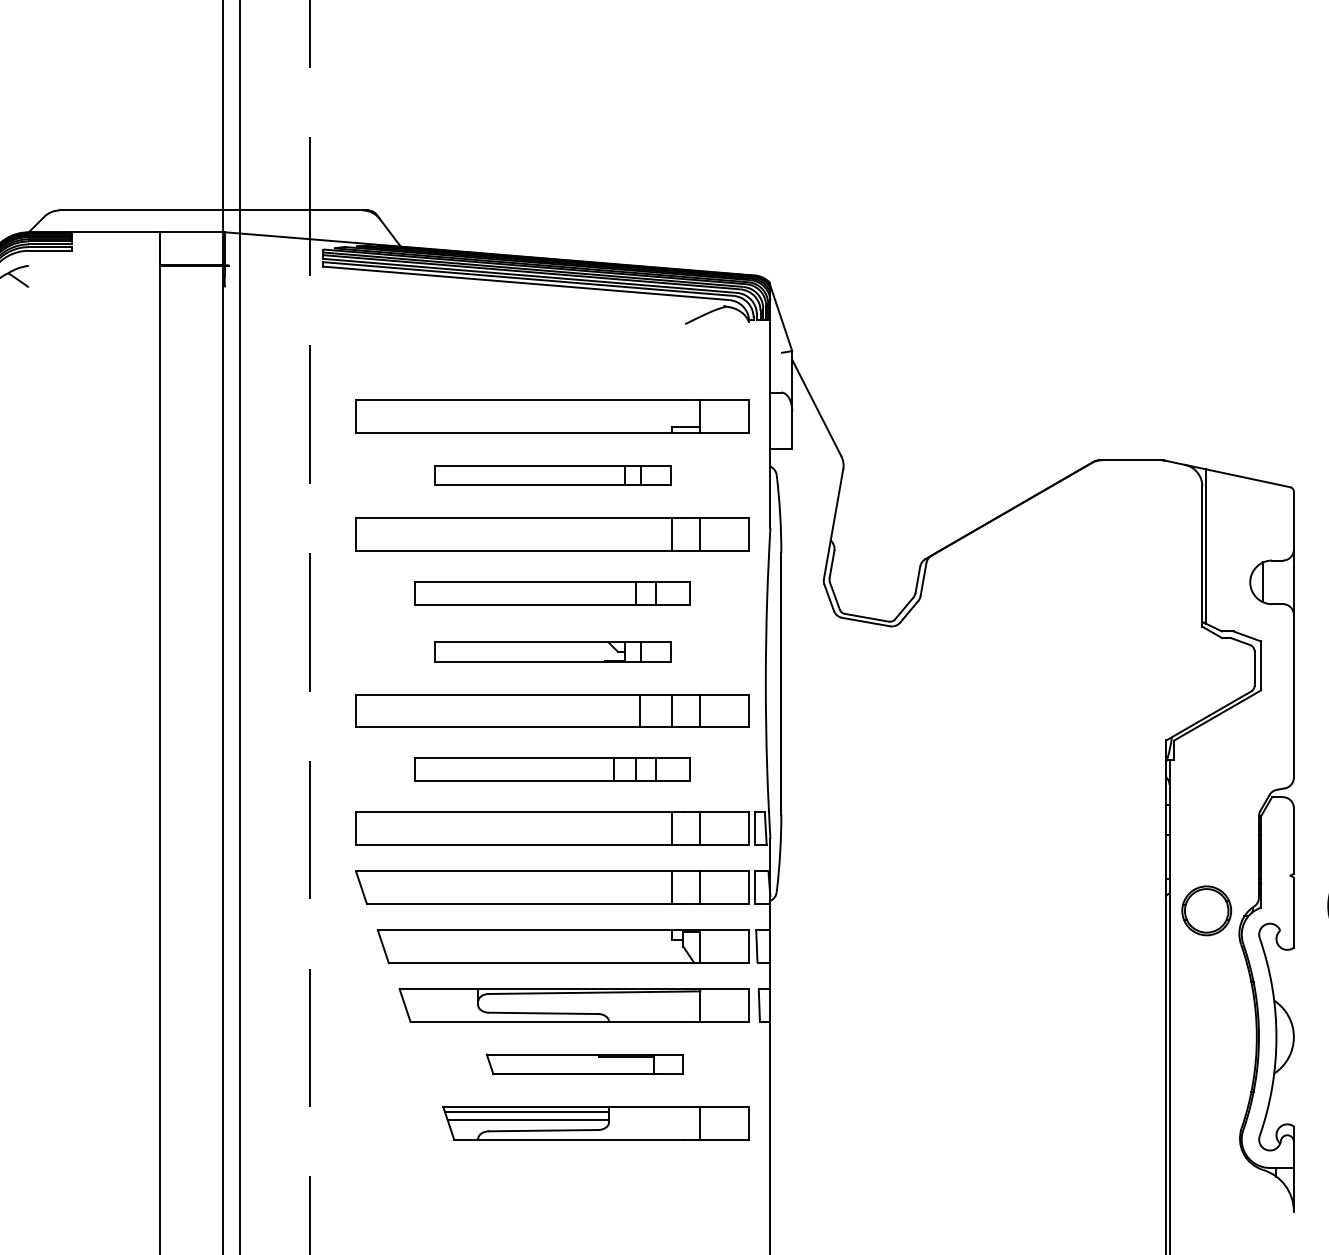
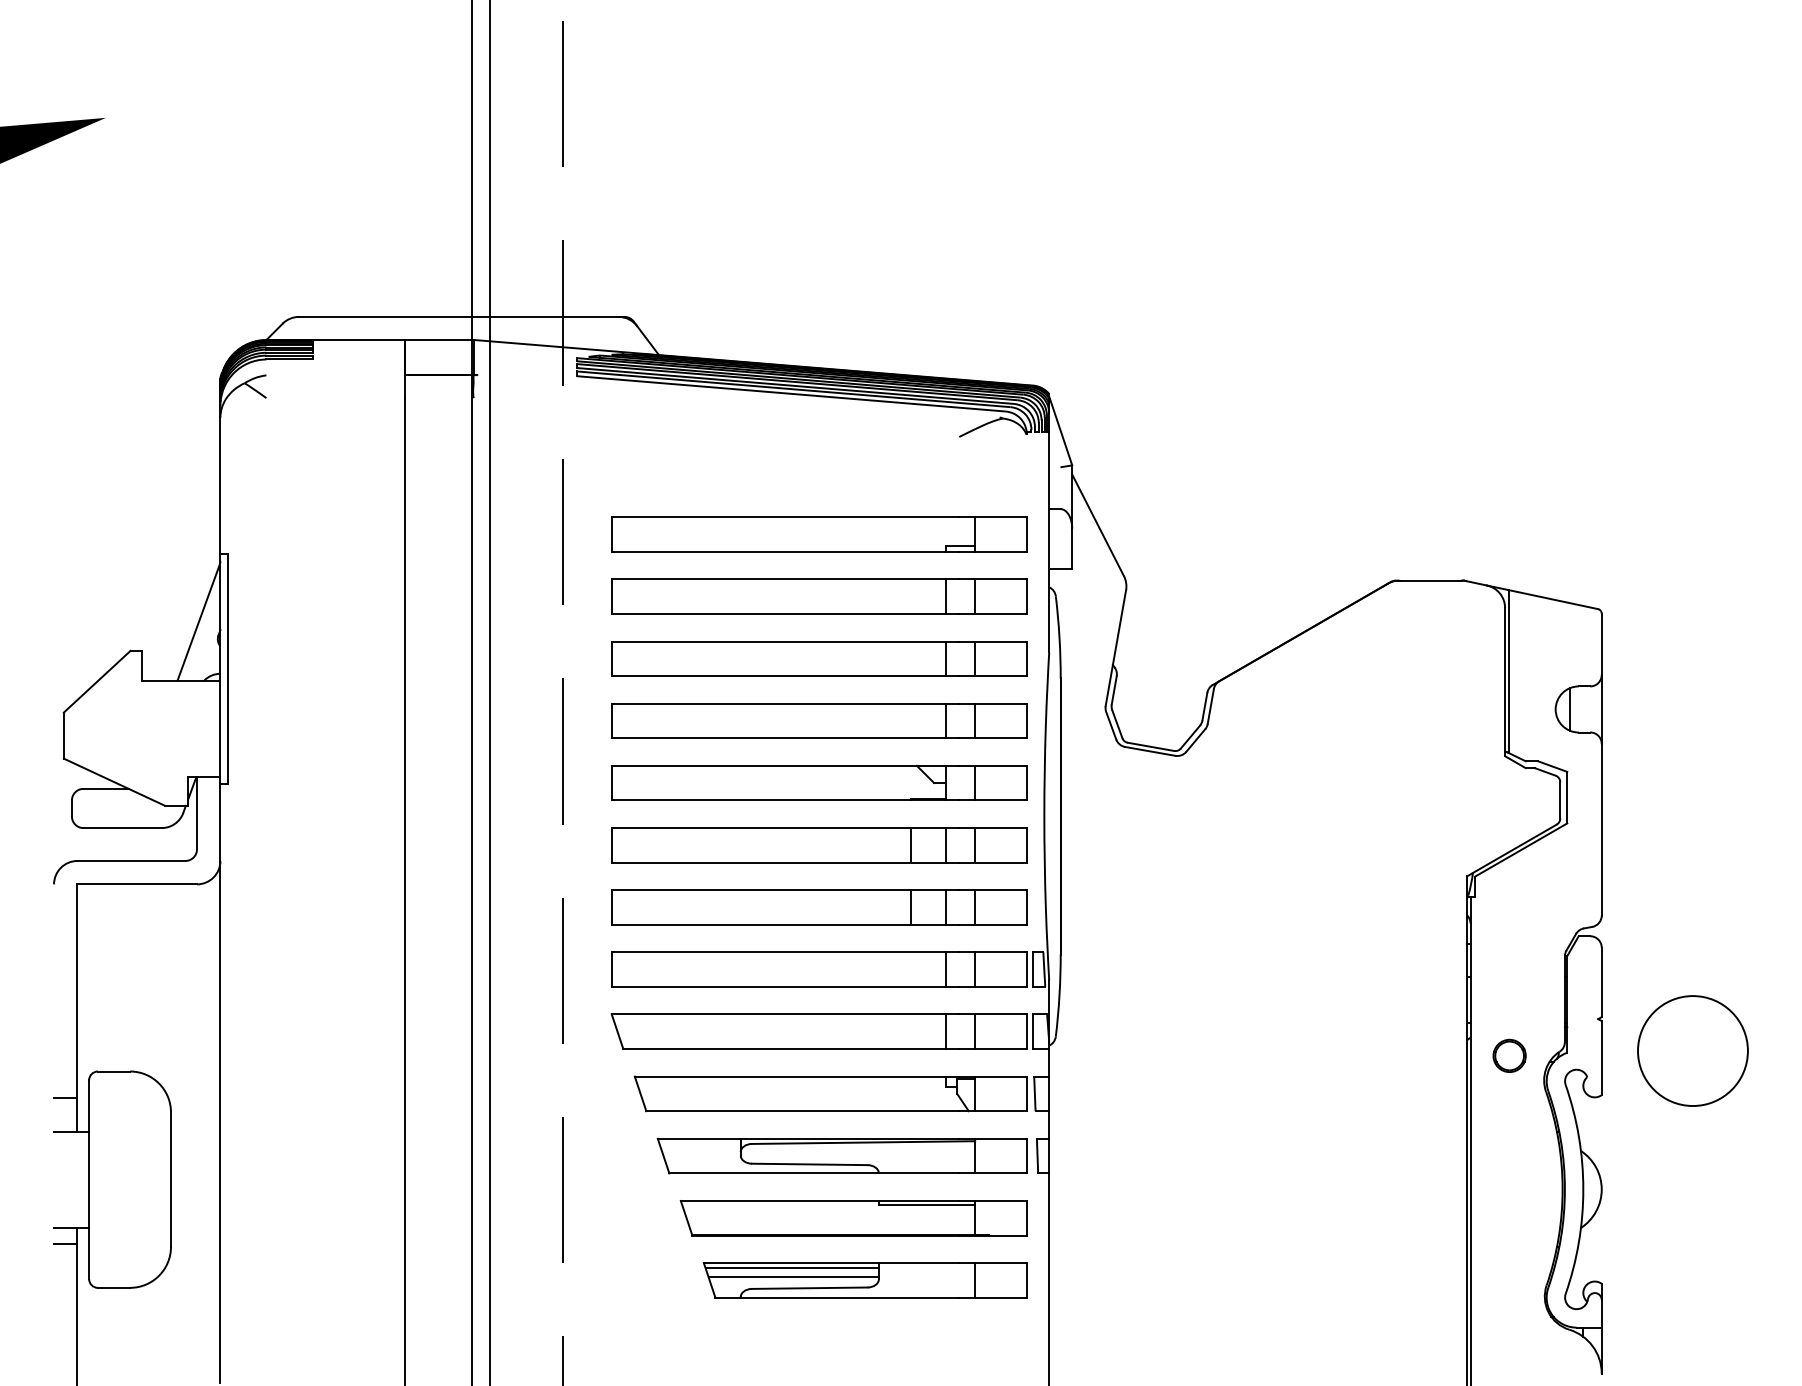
part: (552, 475) -> (819, 596), size x1.67
part: (552, 592) -> (819, 720), size x1.43
part: (552, 651) -> (819, 782), size x1.67
part: (552, 769) -> (819, 907), size x1.43
part: (1206, 910) -> (1509, 1055), size x0.62
part: (585, 1064) -> (853, 1218), size x1.67

